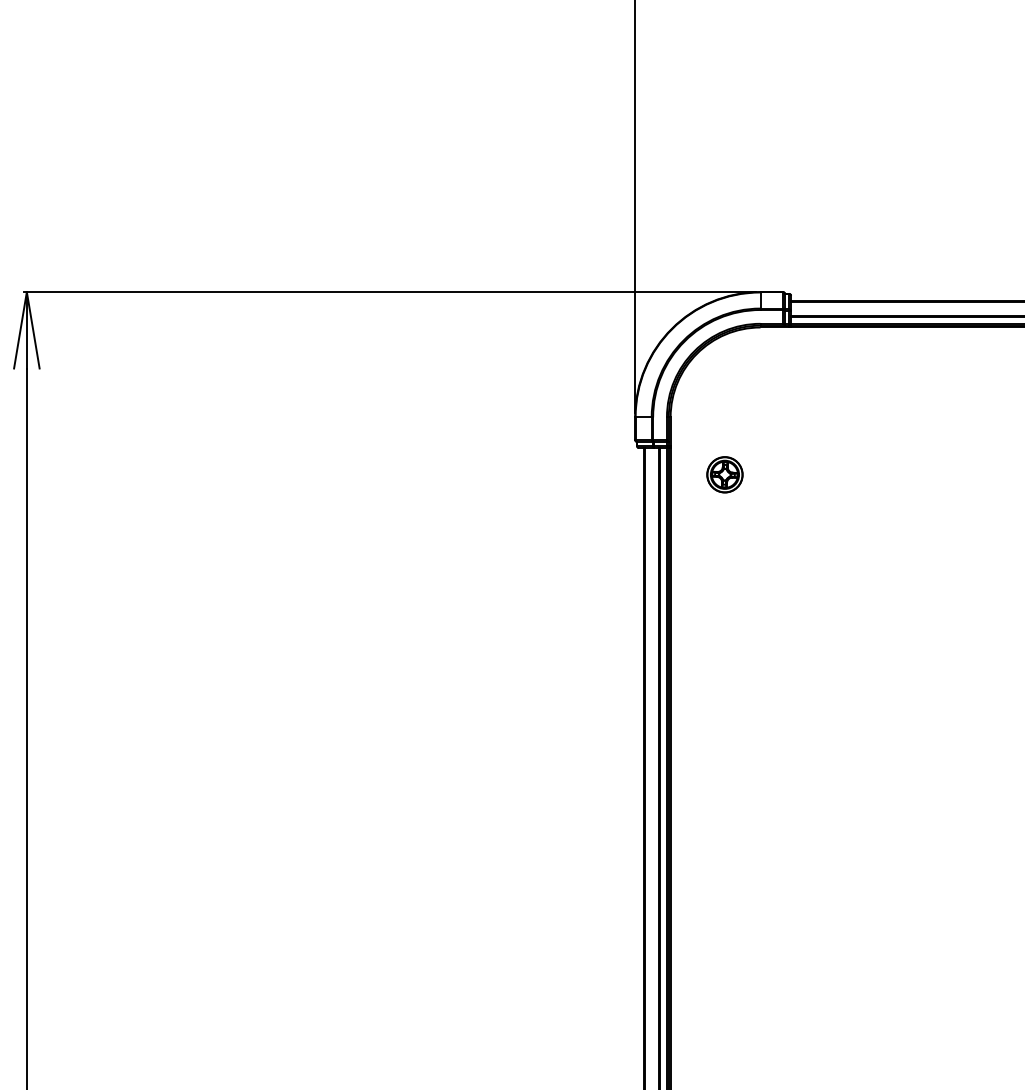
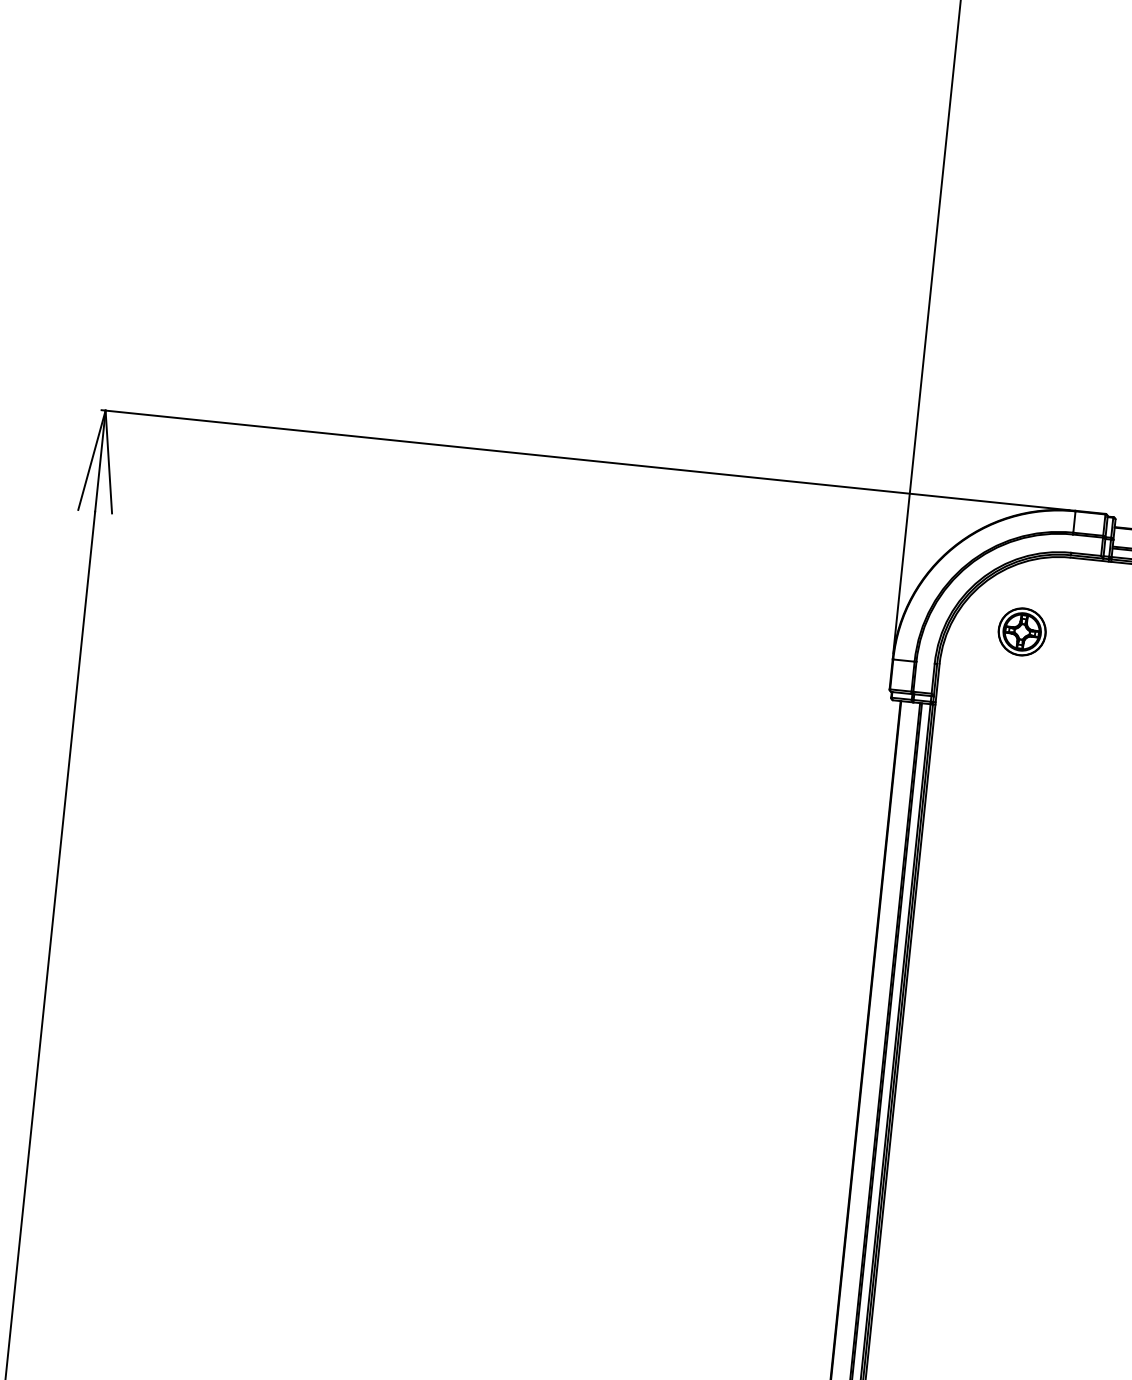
part: (724, 474) -> (1021, 631), moved

